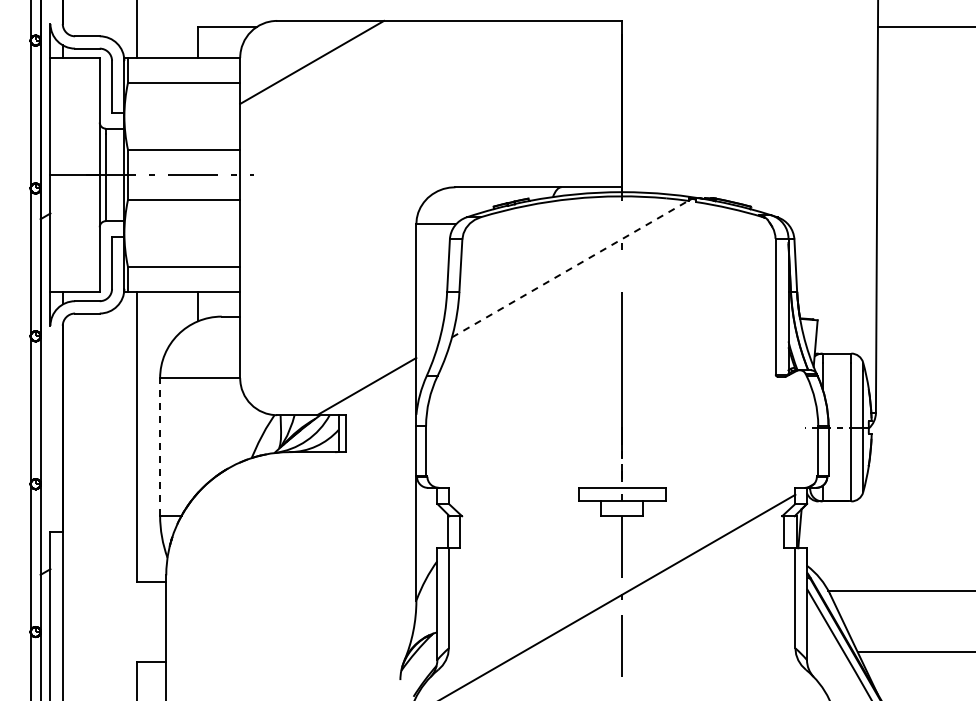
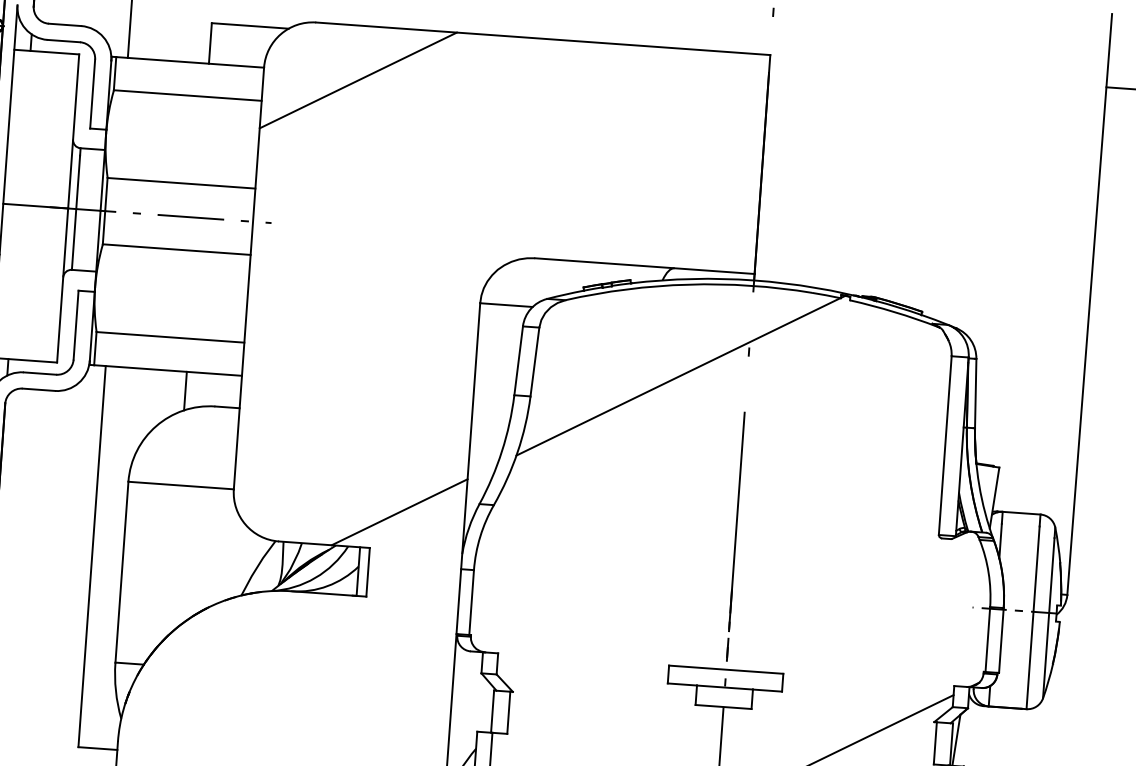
line: (570, 268) -> (678, 376), dashed -> solid
line: (160, 446) -> (122, 571), dashed -> solid

